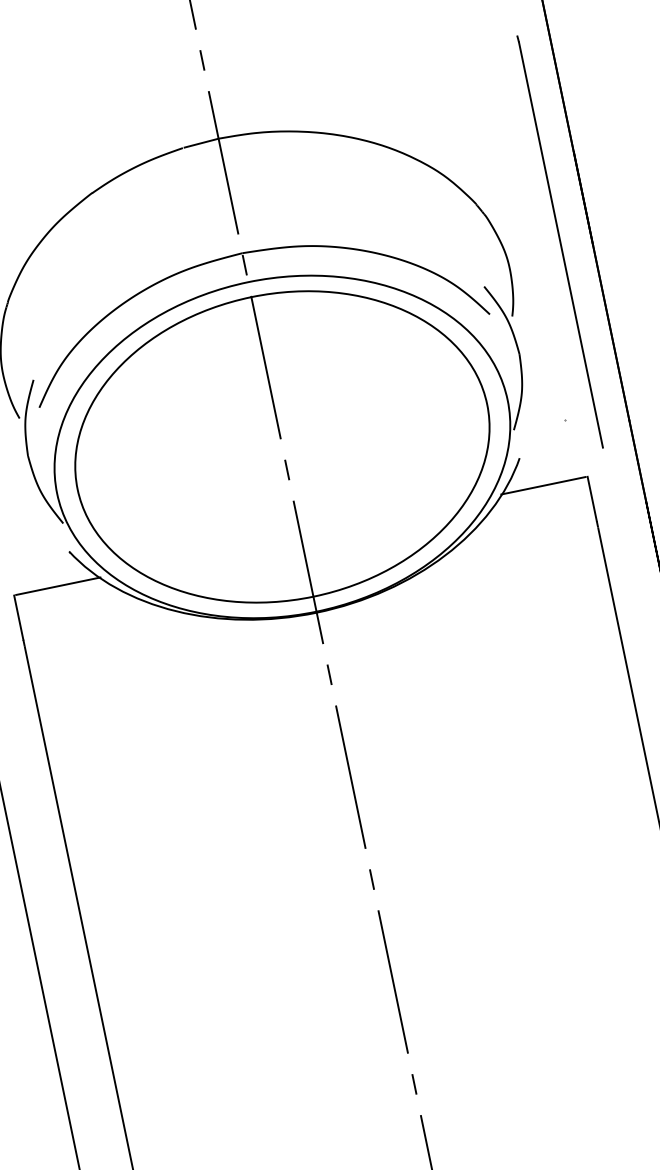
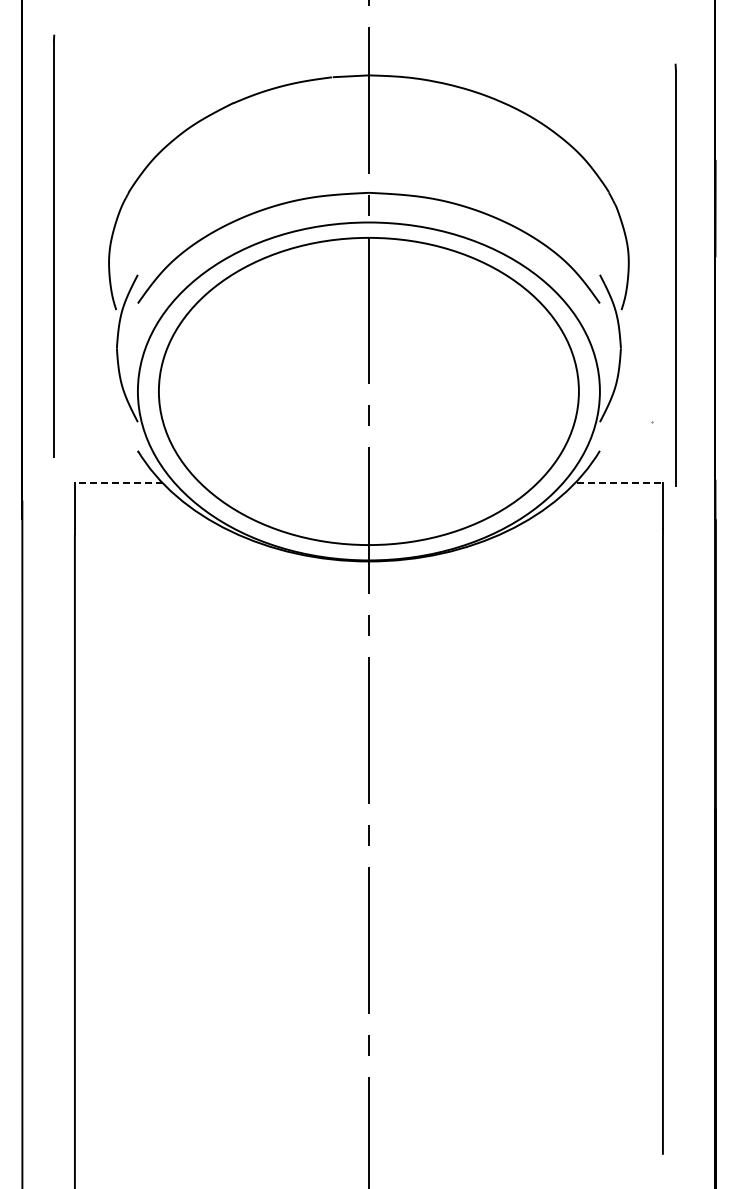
line: (559, 241) -> (675, 274), moved
line: (543, 485) -> (617, 482), solid -> dashed
line: (57, 586) -> (119, 482), solid -> dashed

